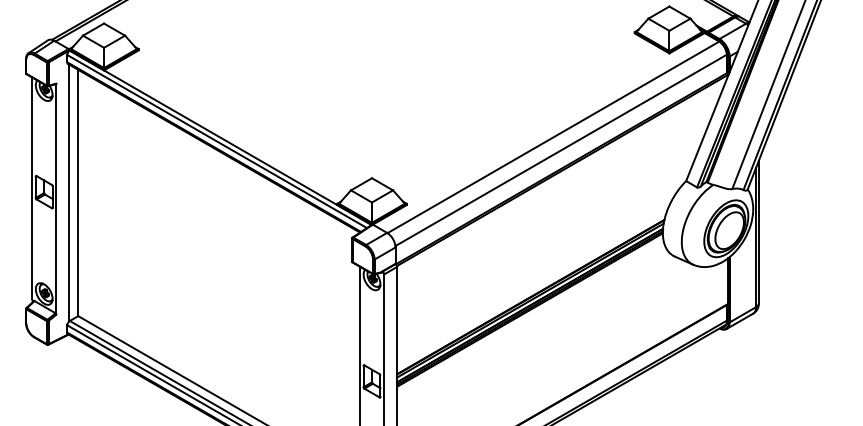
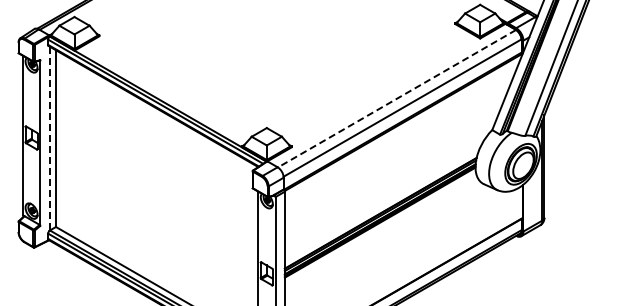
line: (552, 137) -> (396, 98), solid -> dashed
line: (69, 194) -> (49, 139), solid -> dashed

